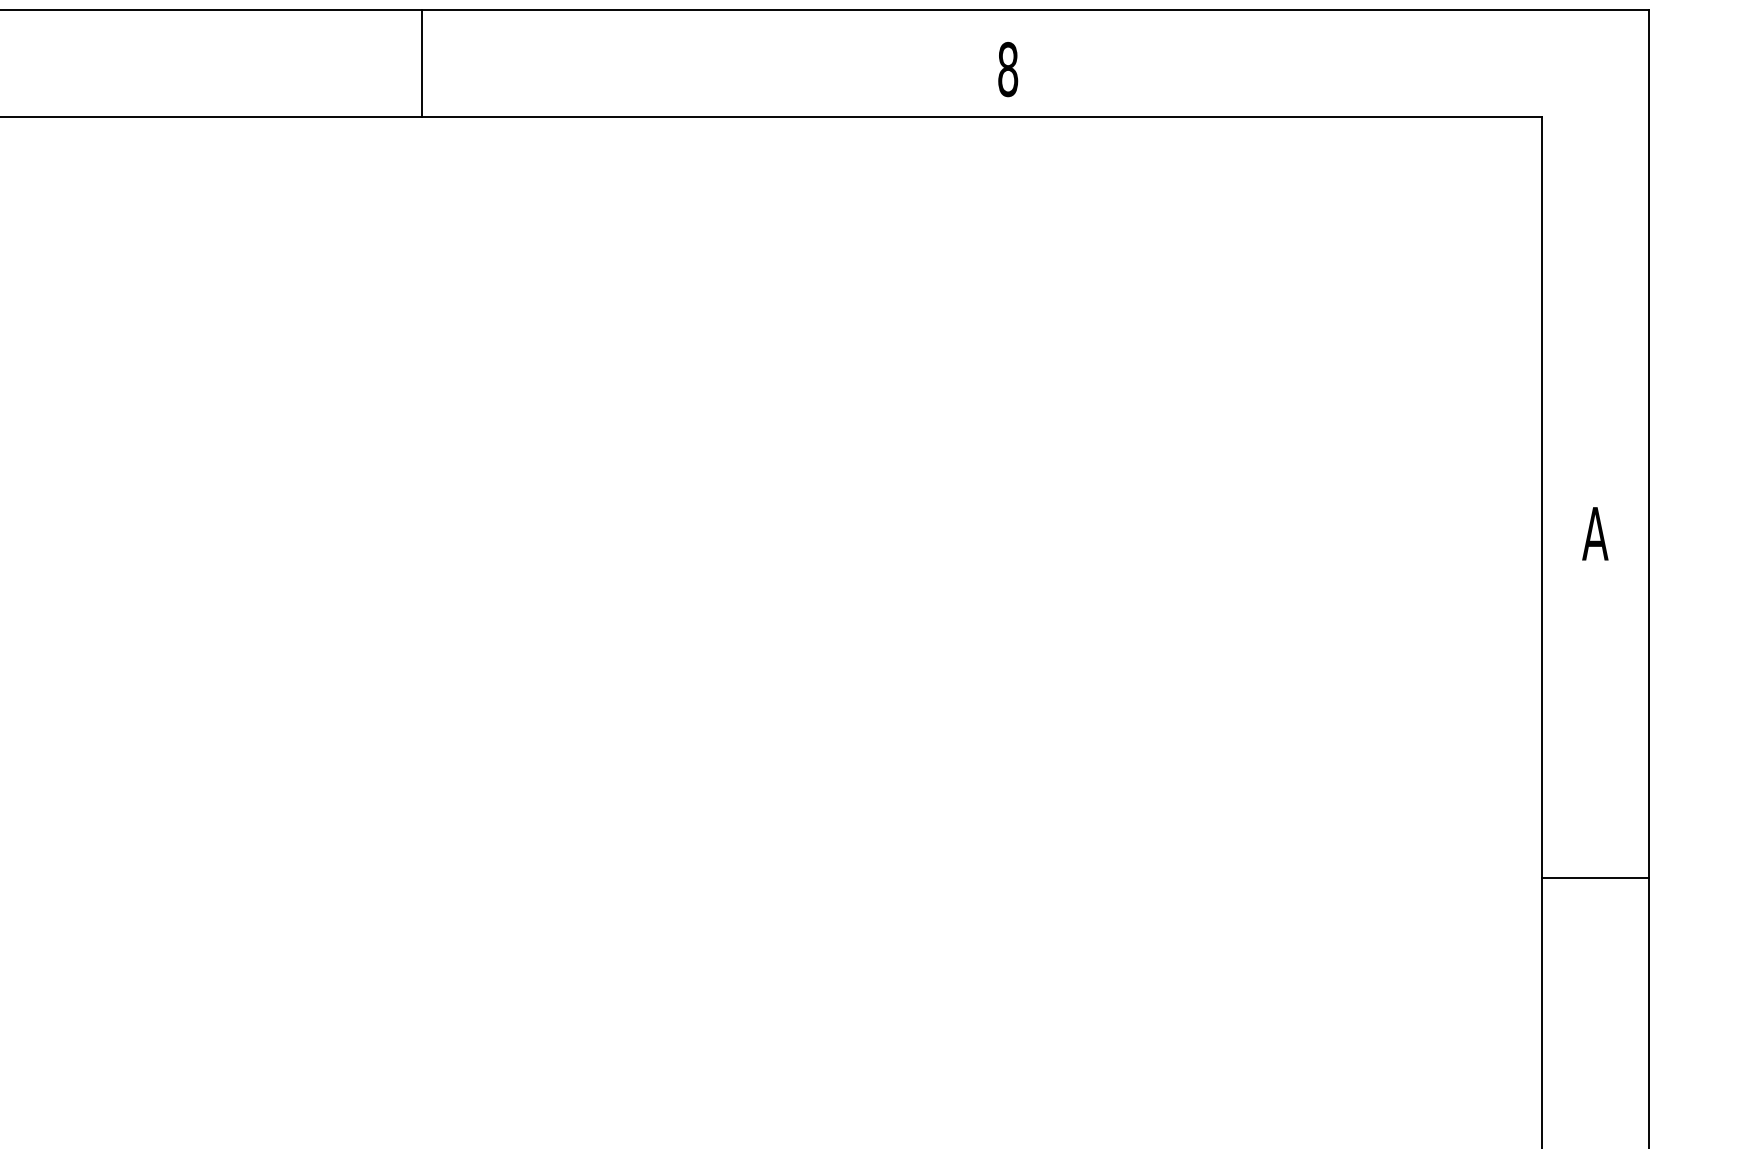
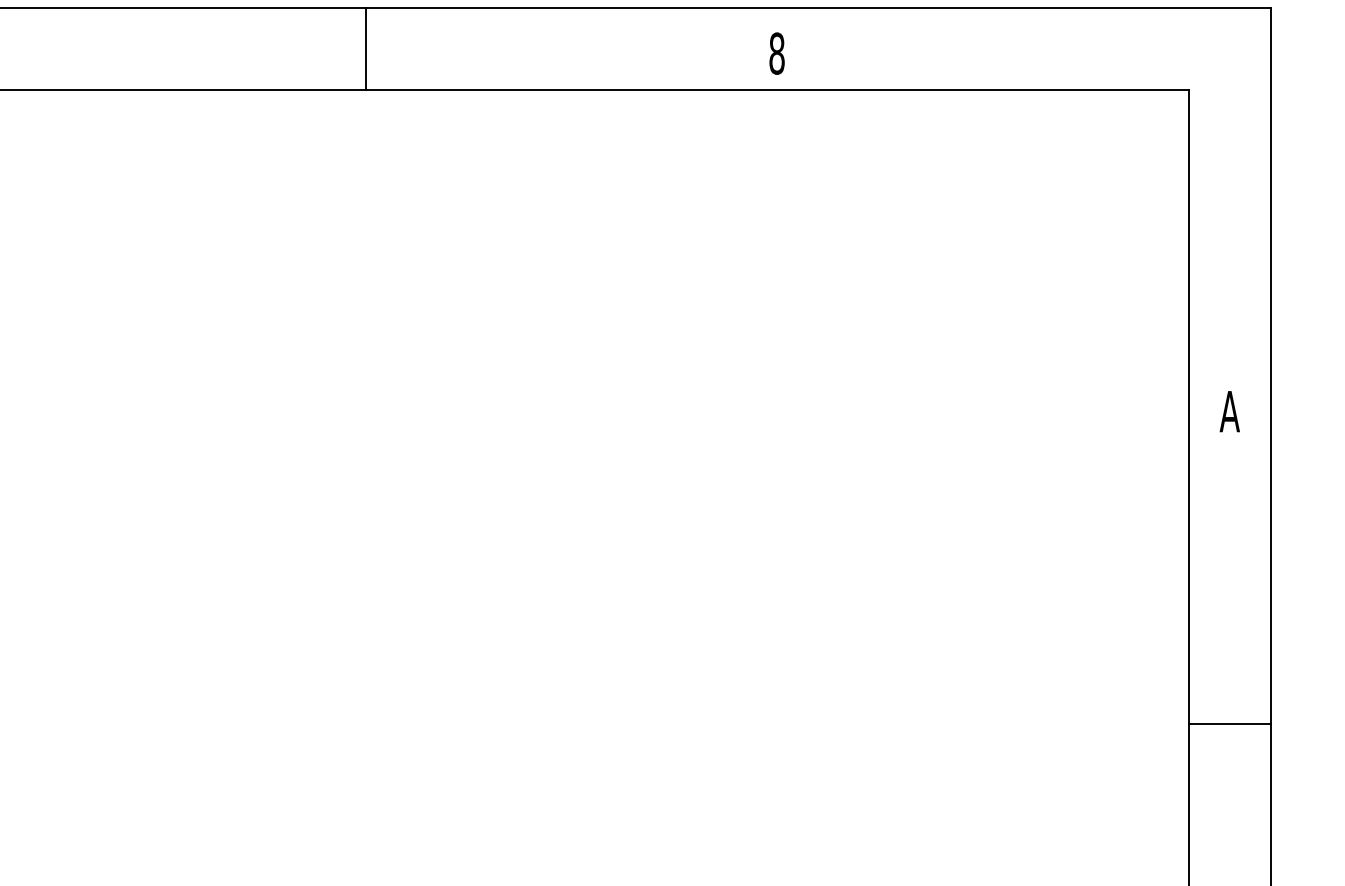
line: (421, 63) -> (365, 49), moved
line: (1595, 877) -> (1229, 723), moved

